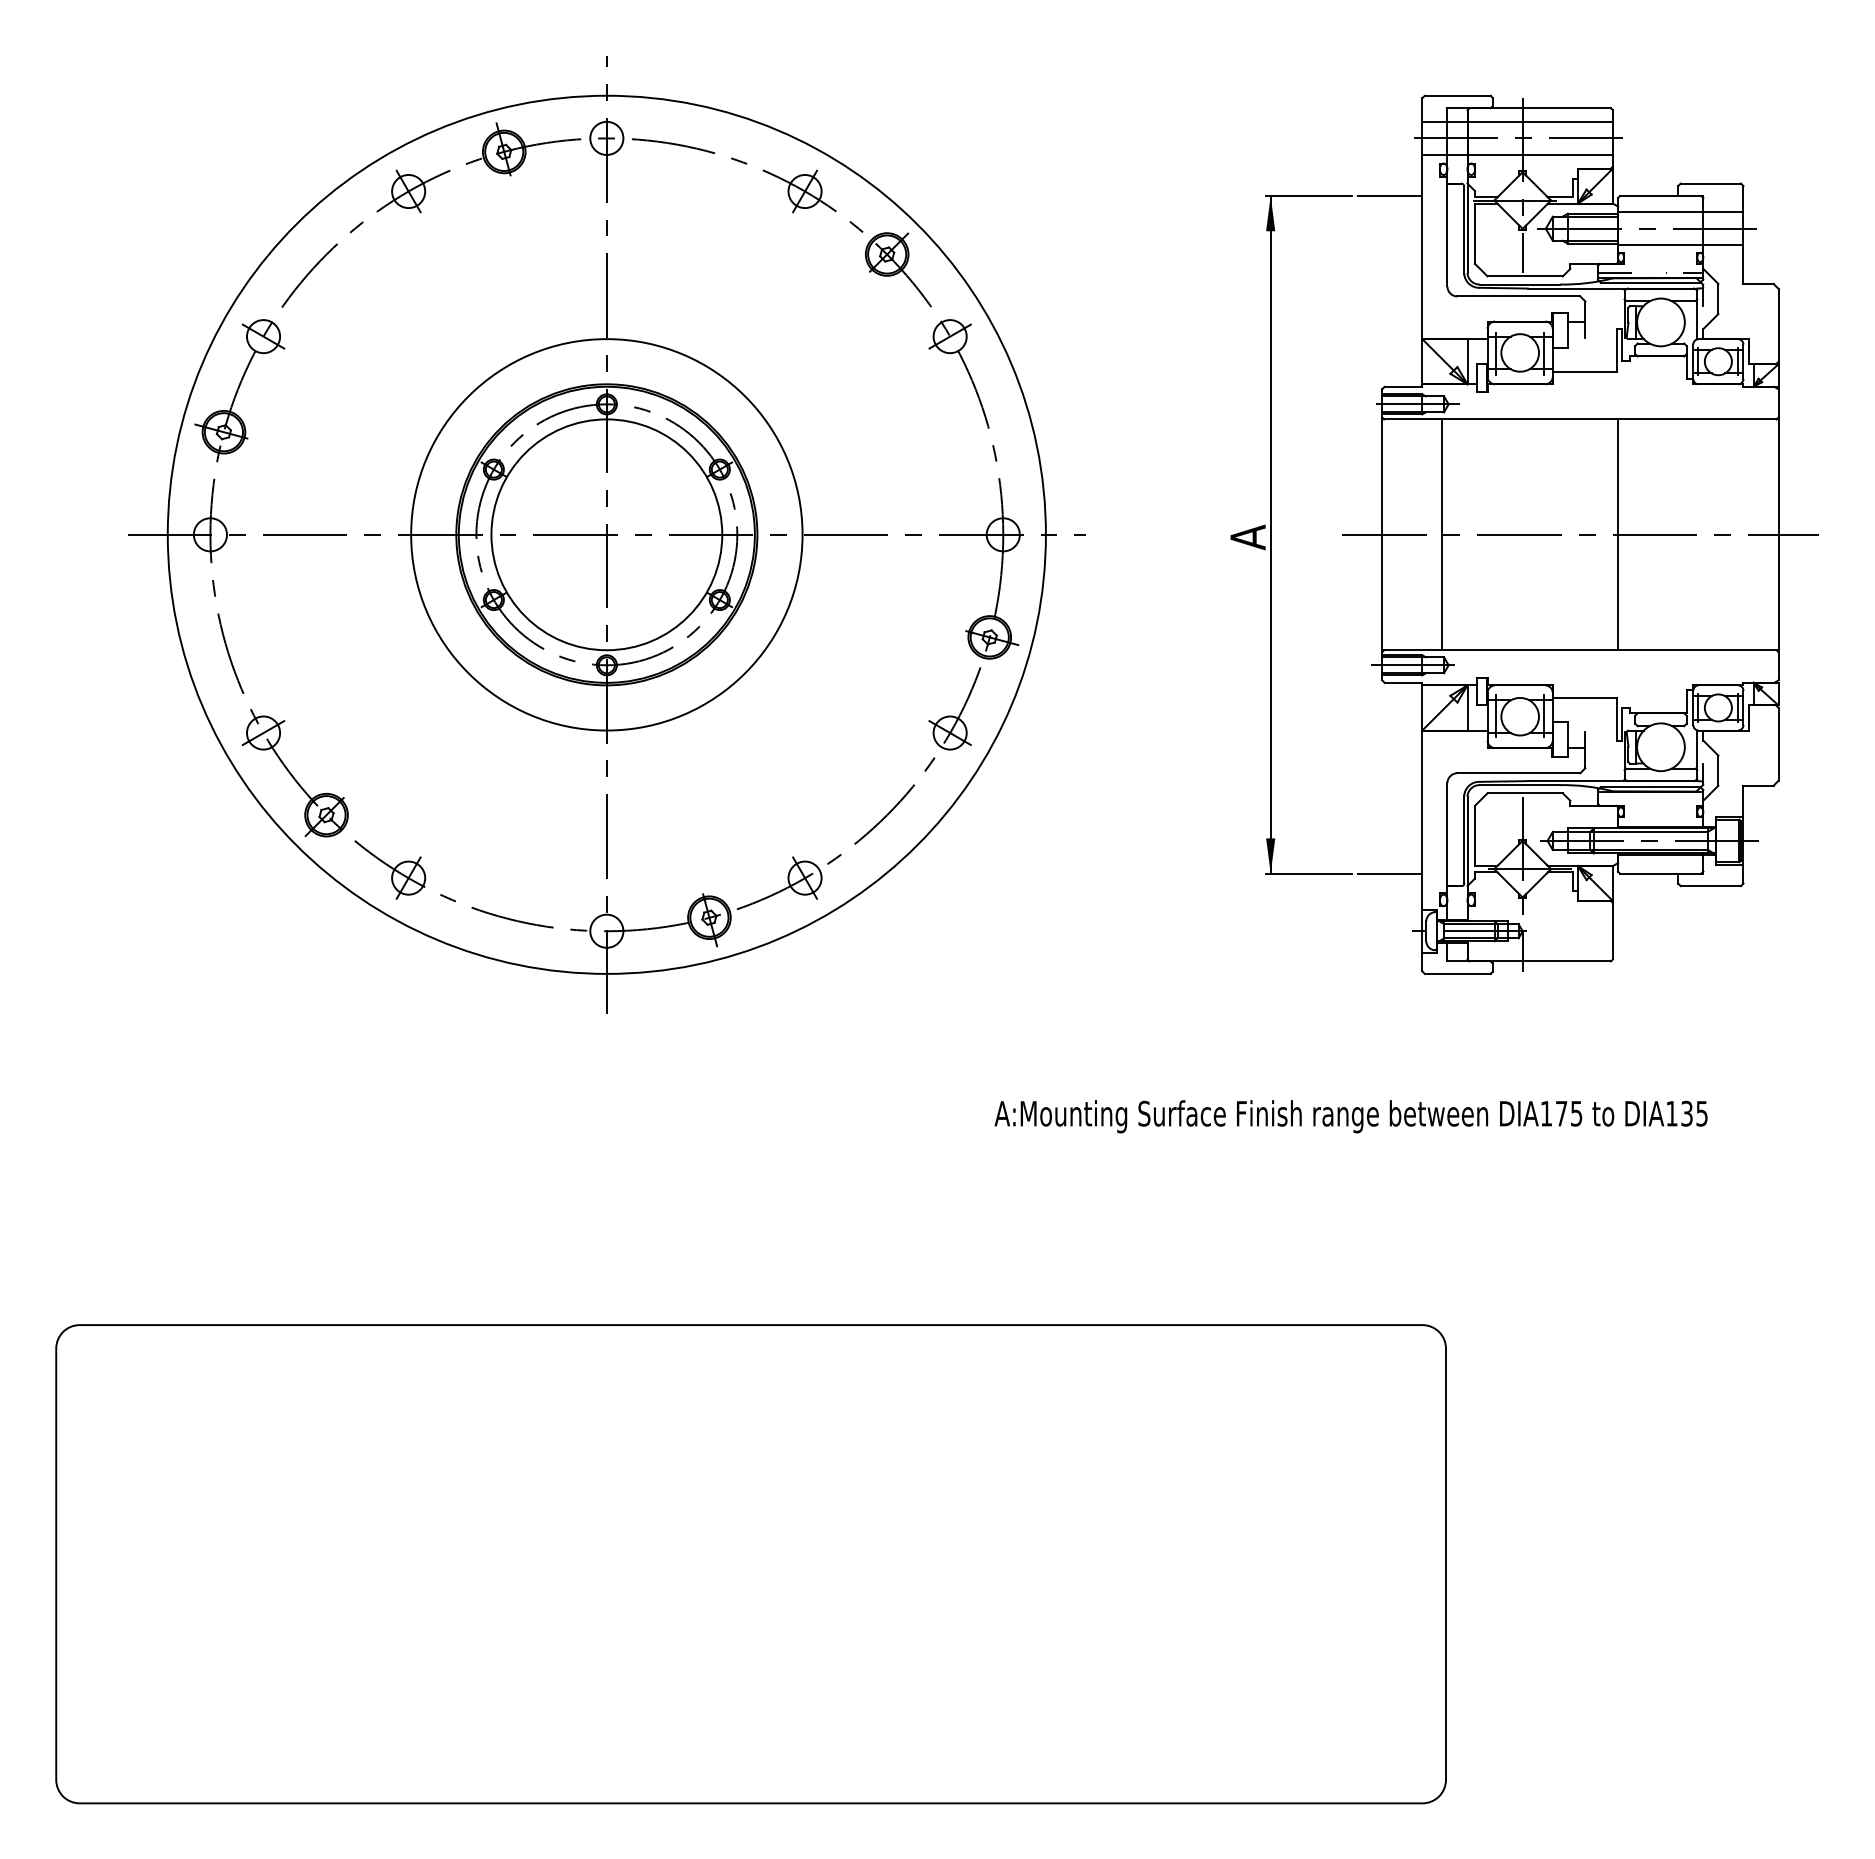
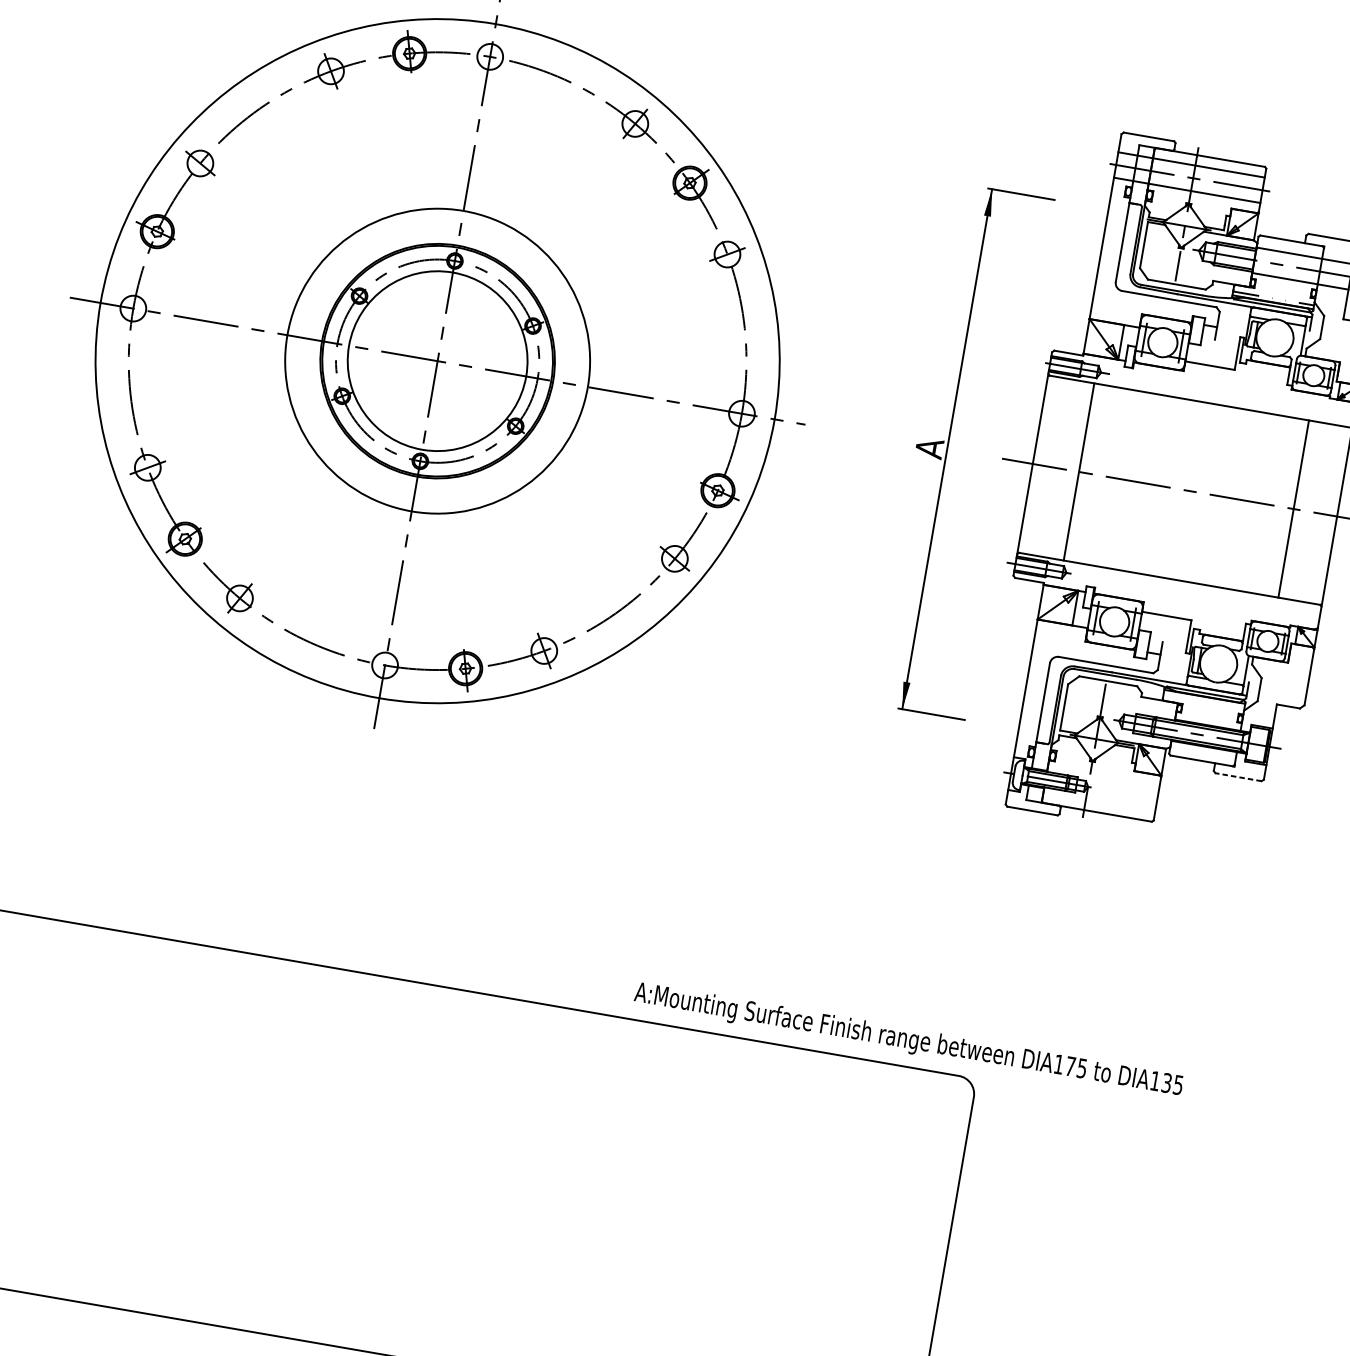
line: (1389, 196) -> (1083, 205), removed
line: (1618, 534) -> (1294, 508), moved
line: (1389, 873) -> (993, 724), removed
line: (1710, 886) -> (1238, 777), solid -> dashed
text: (1350, 1116) -> (908, 1040), moved

